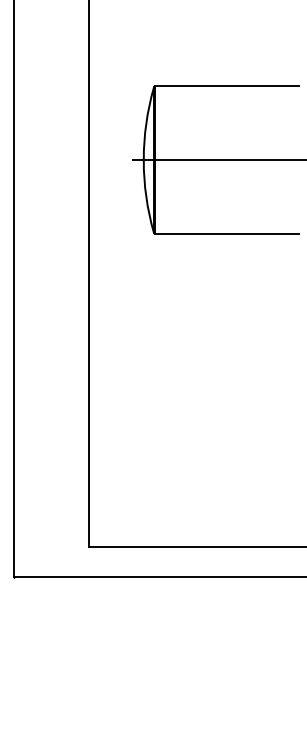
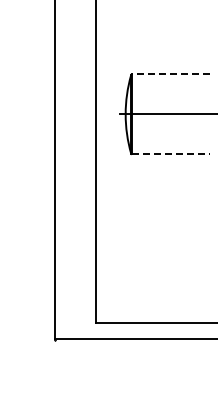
line: (226, 86) -> (170, 74), solid -> dashed
line: (226, 234) -> (170, 154), solid -> dashed

